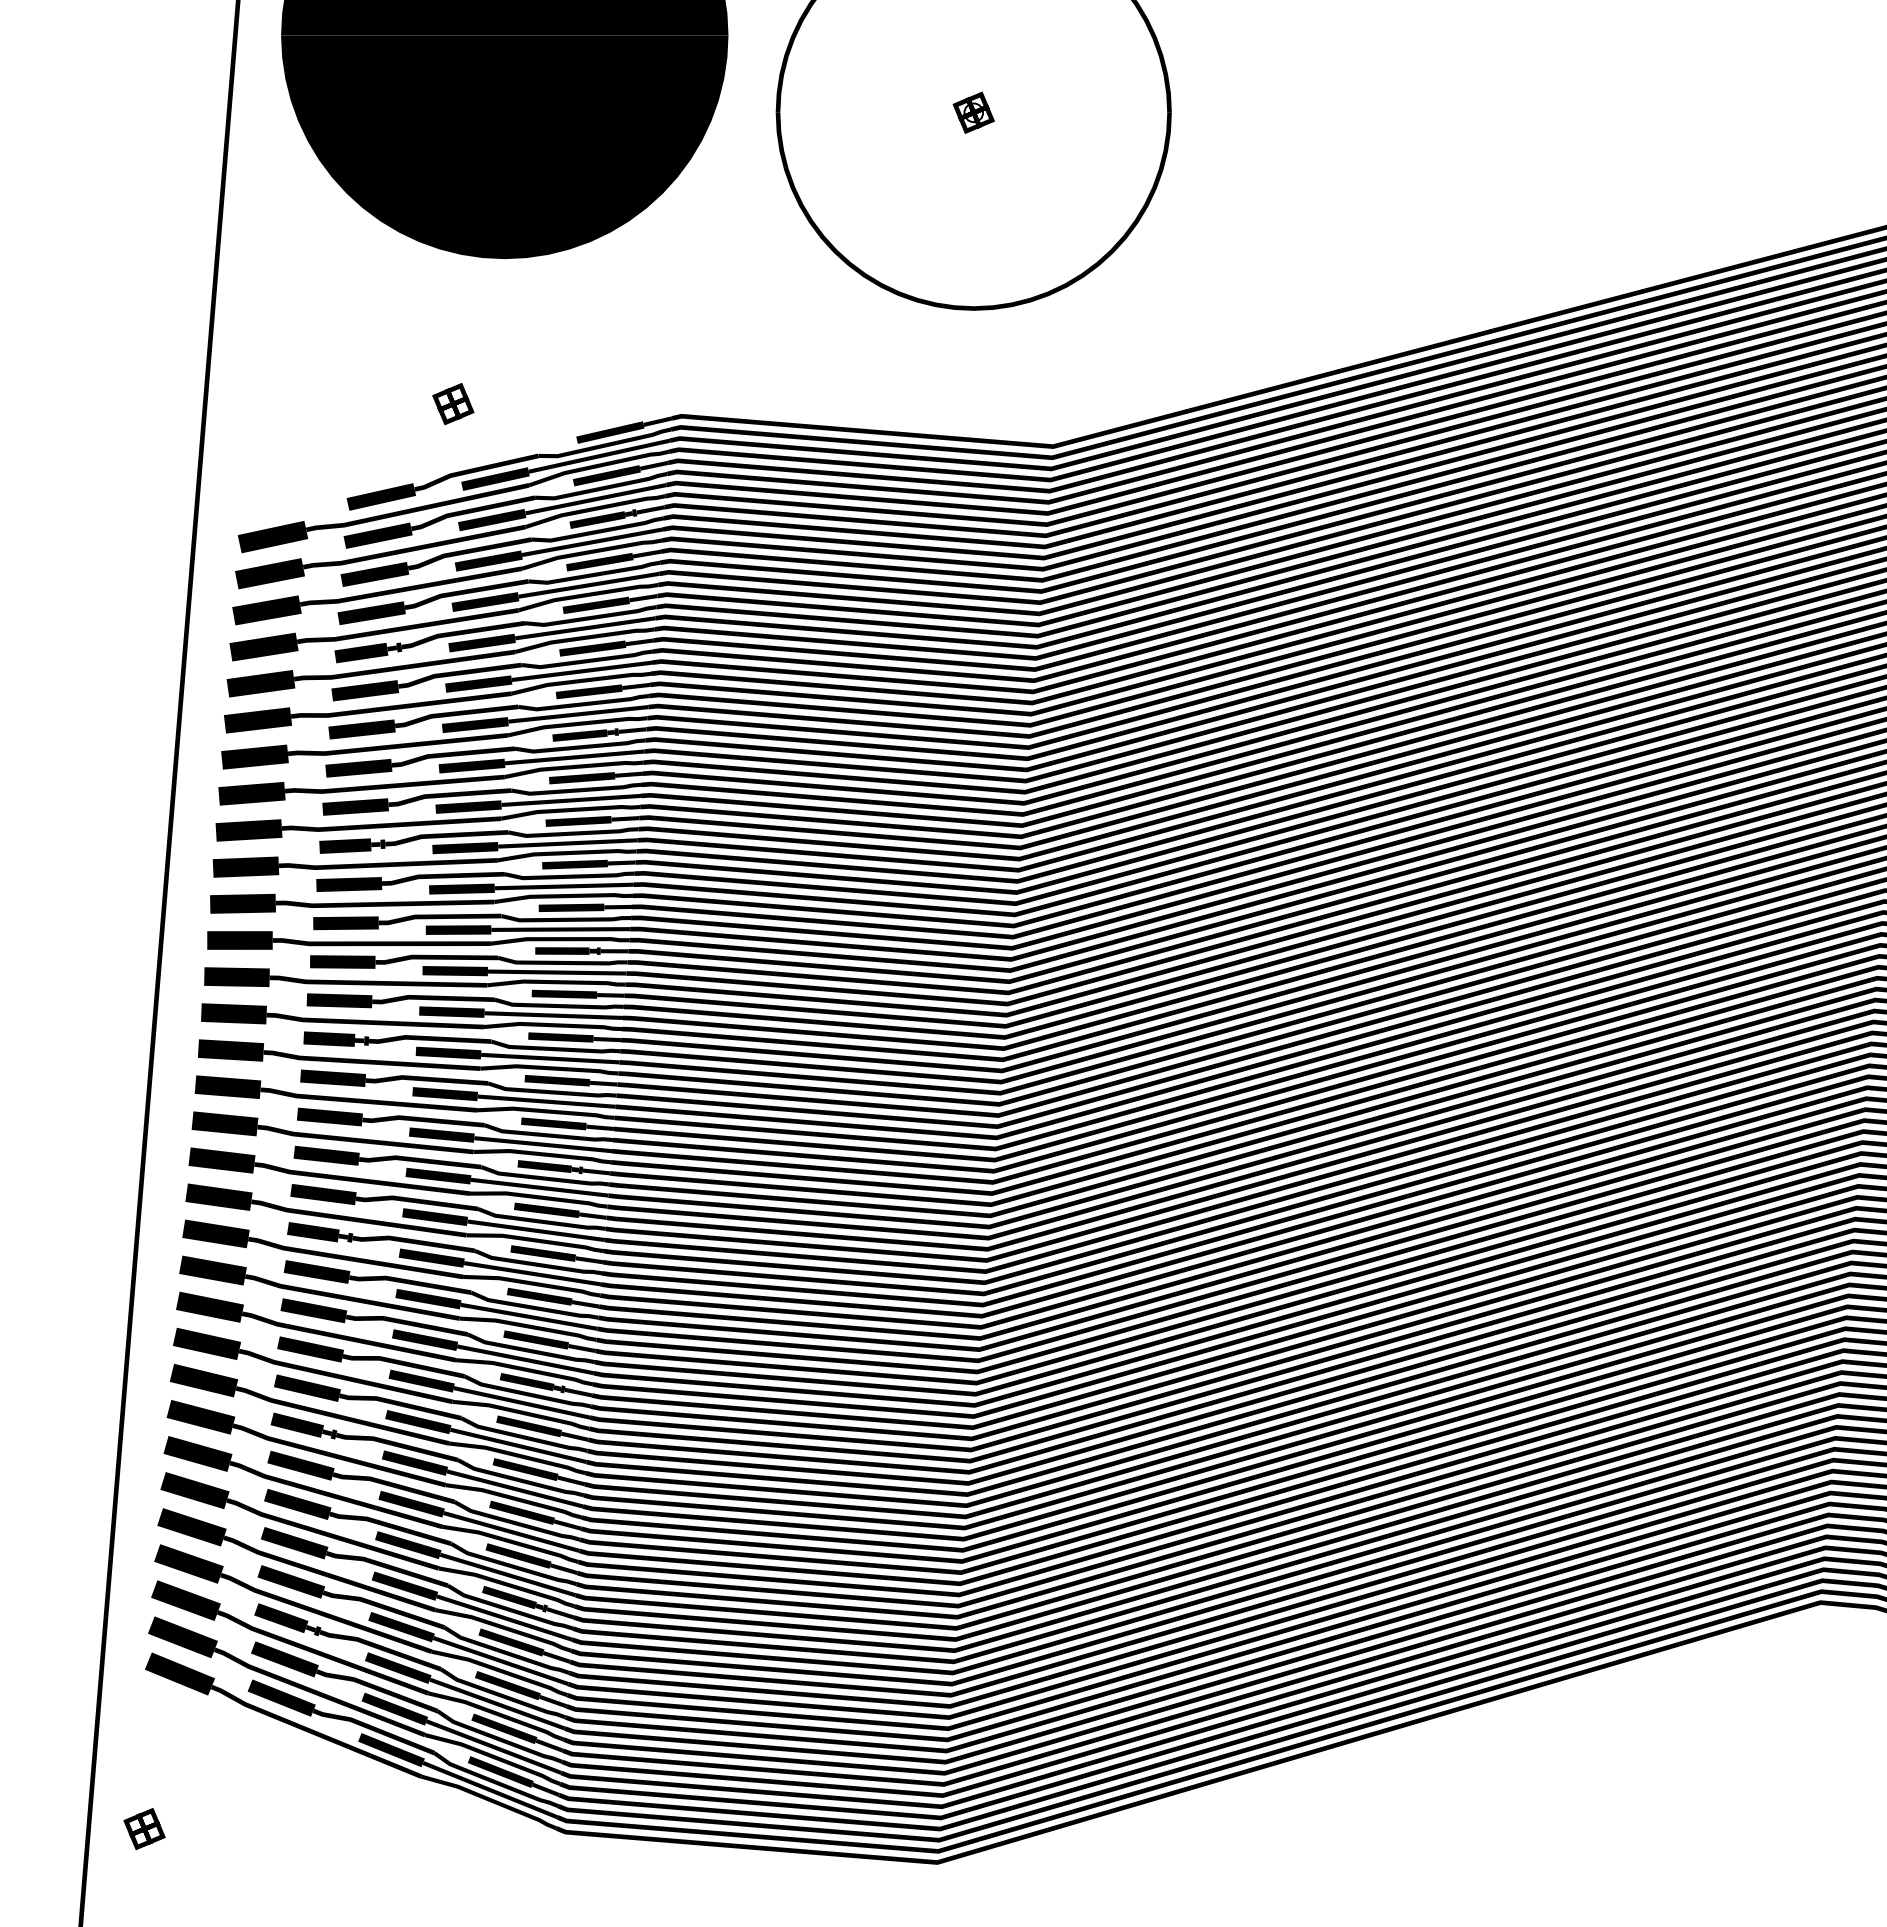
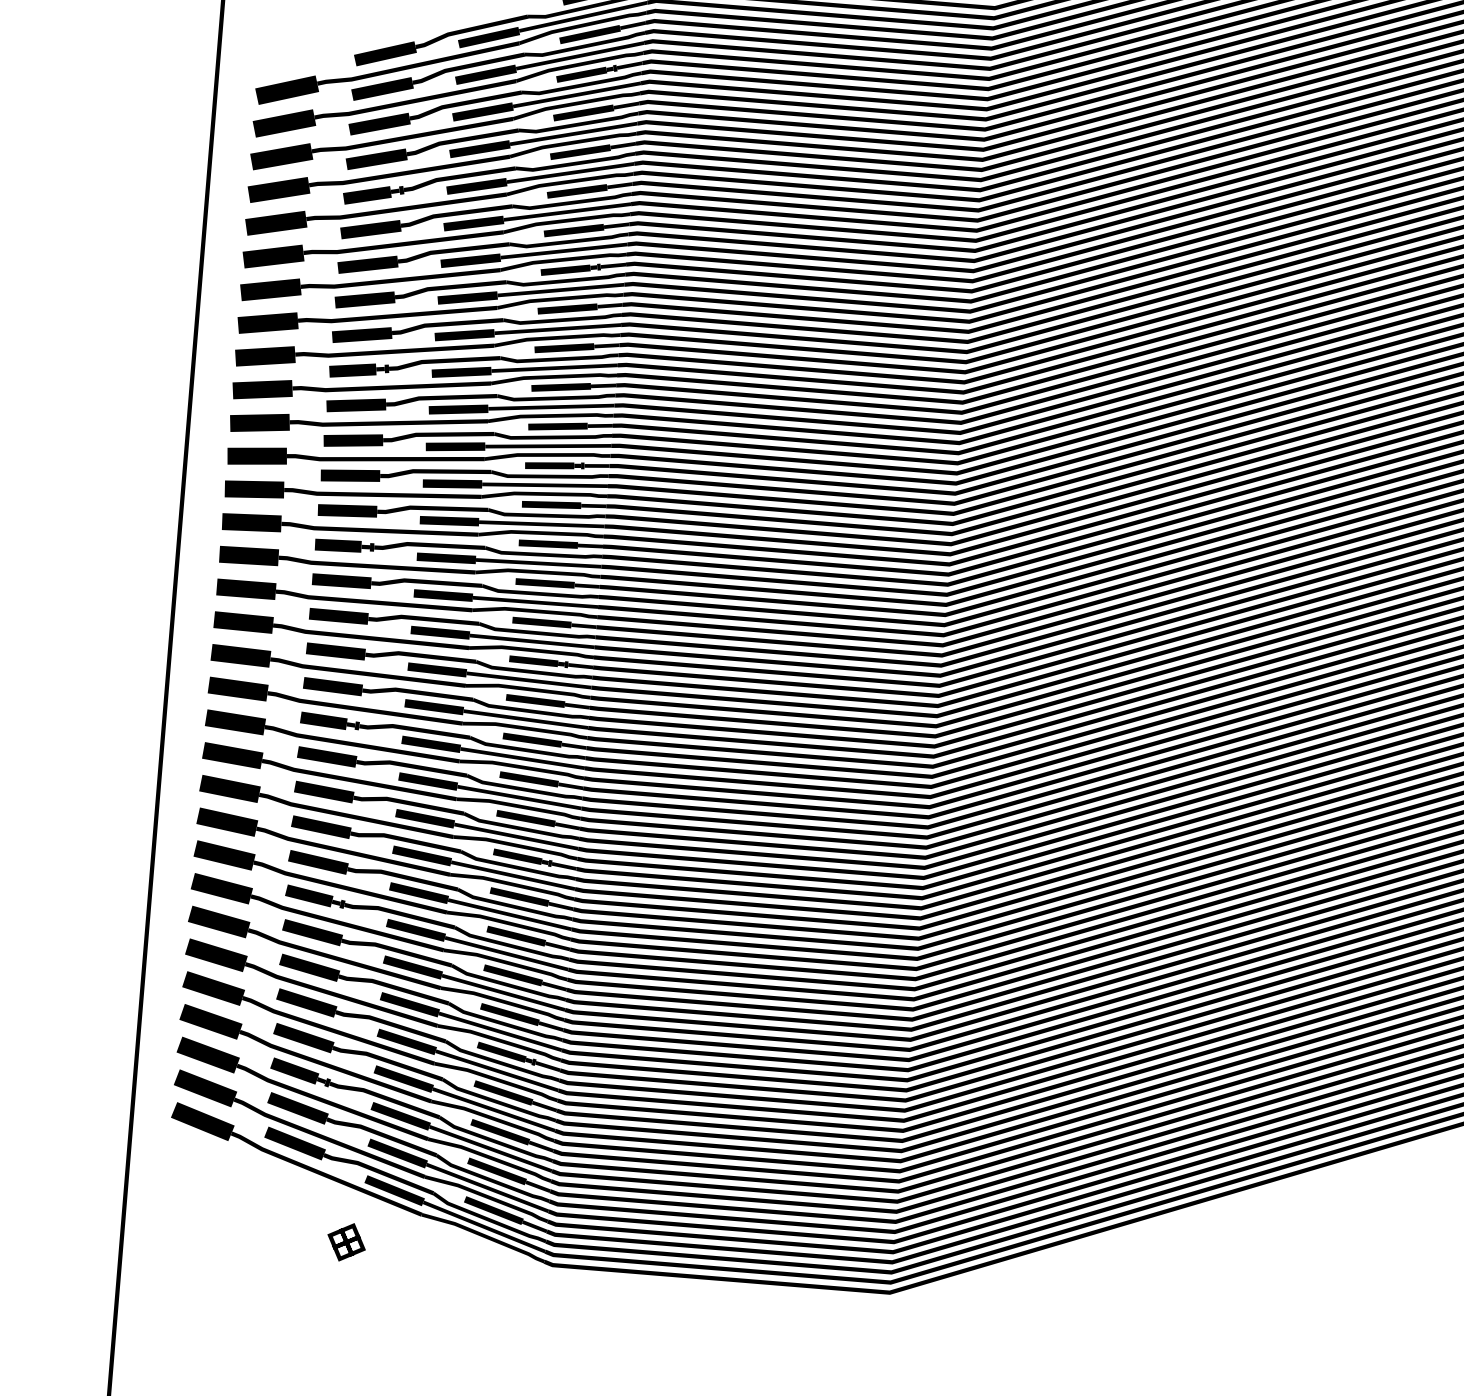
part: (144, 1829) -> (346, 1242), moved

